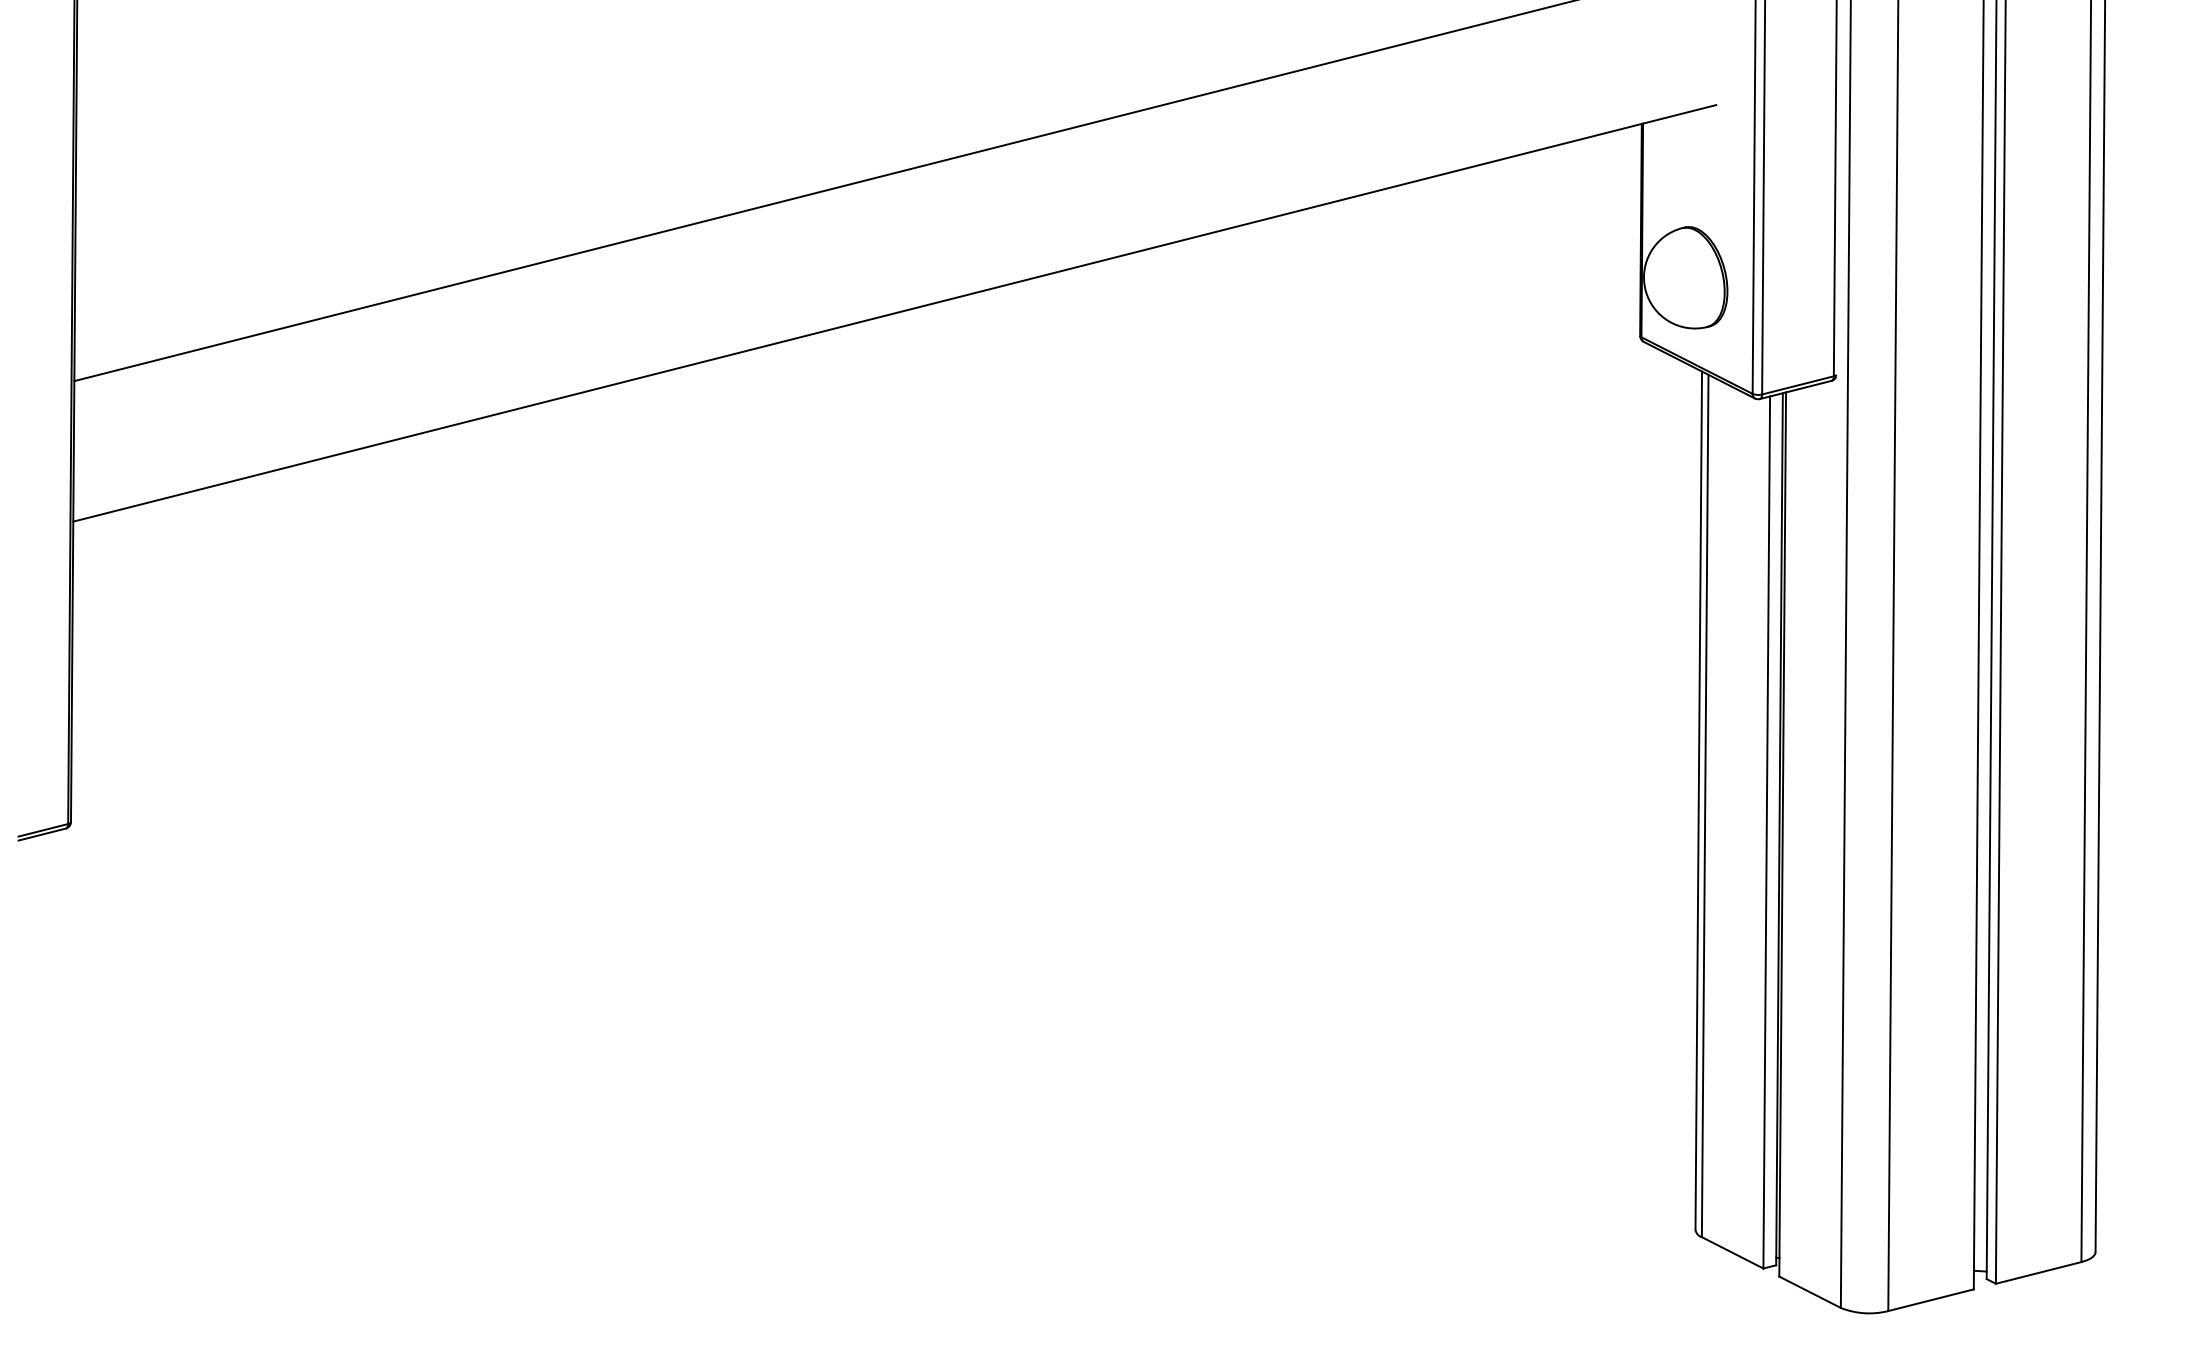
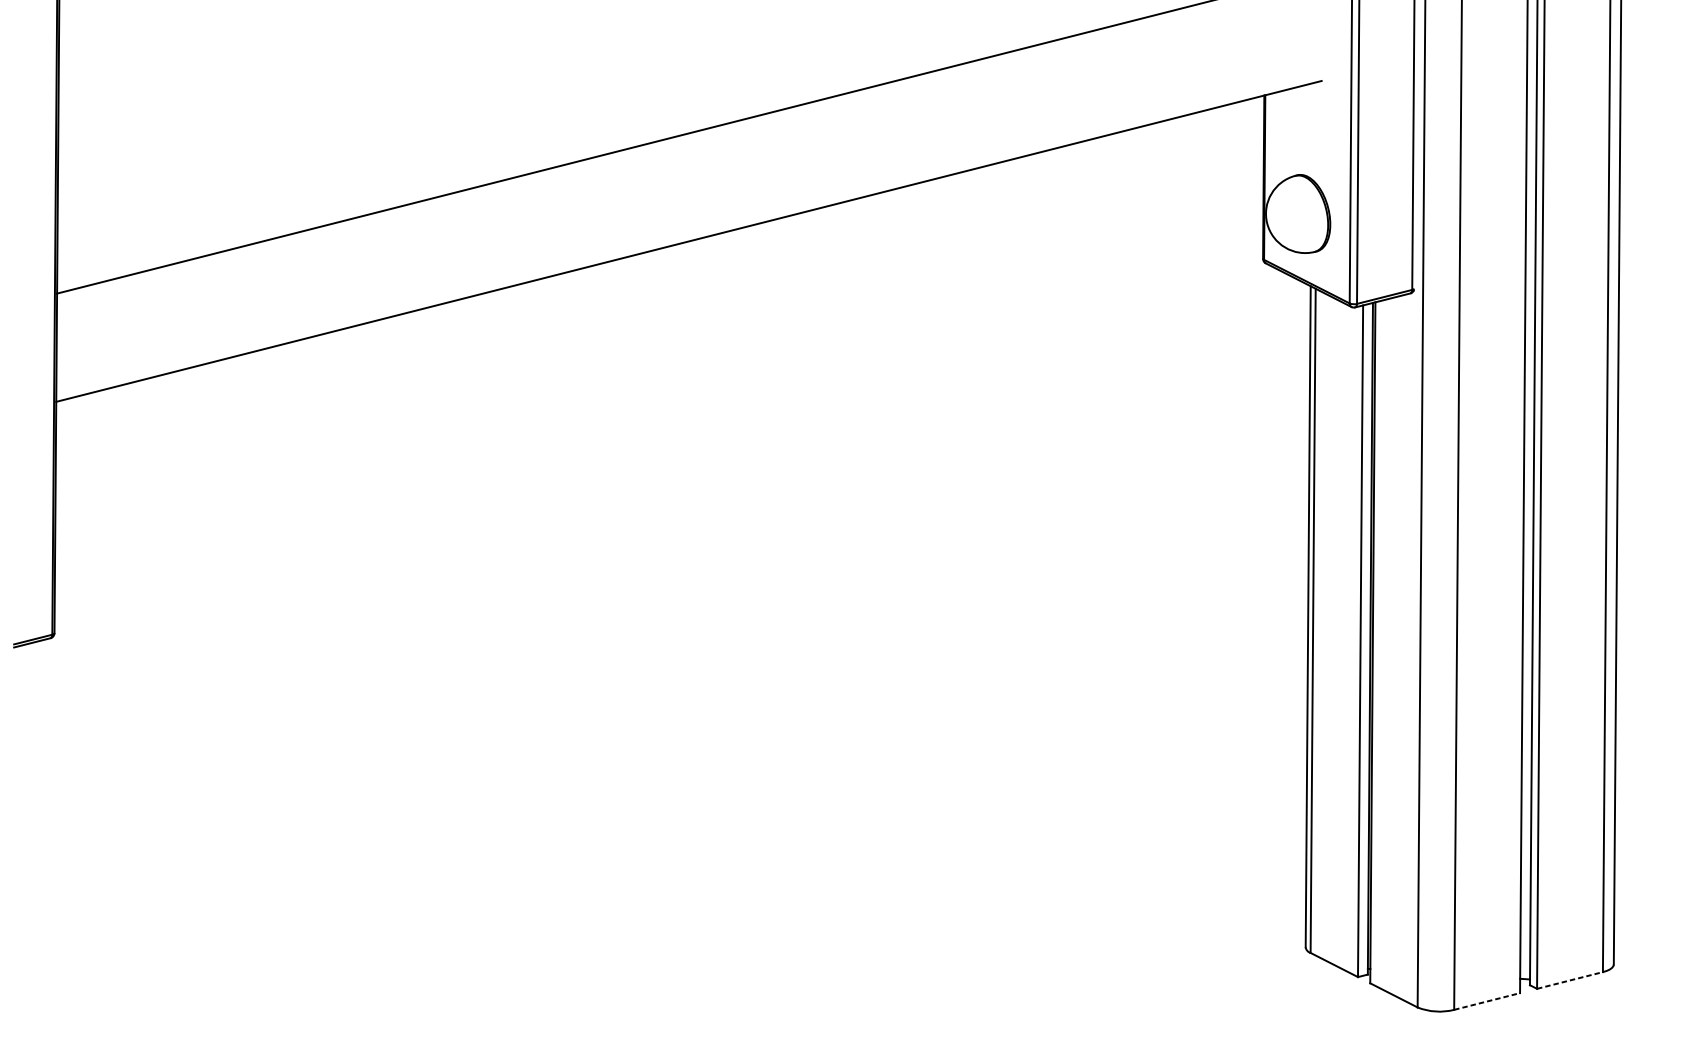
line: (2039, 1272) -> (1570, 980), solid -> dashed
line: (1931, 1300) -> (1487, 1001), solid -> dashed

